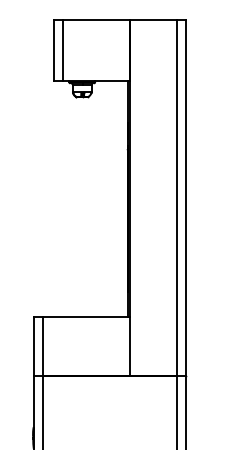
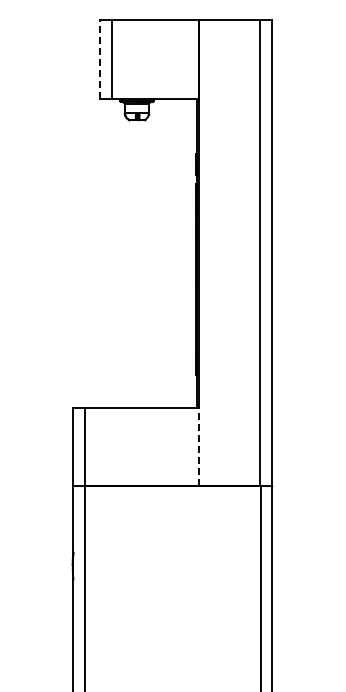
line: (54, 50) -> (100, 59), solid -> dashed
line: (130, 346) -> (199, 446), solid -> dashed

